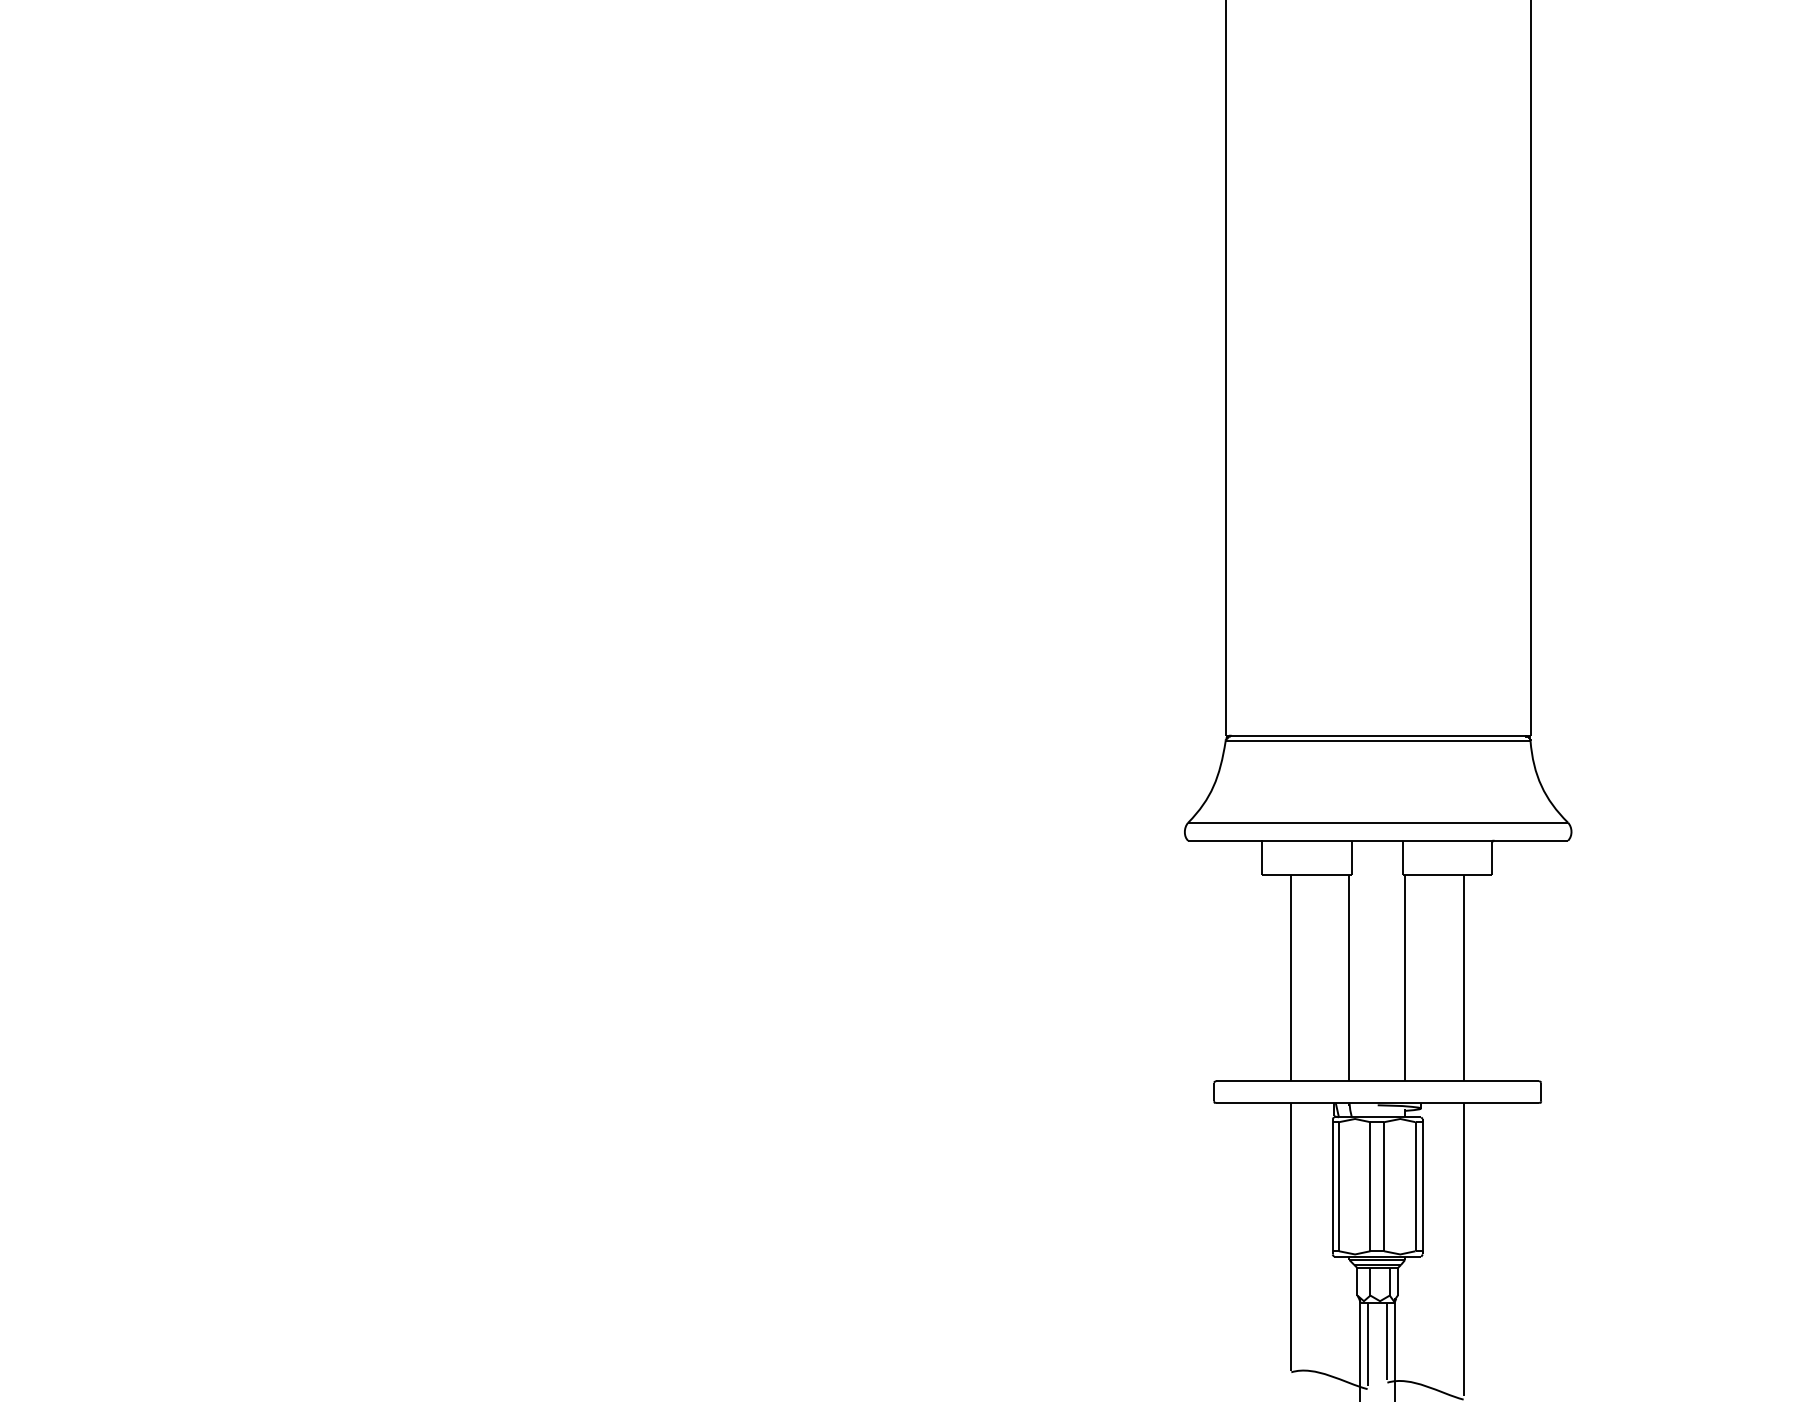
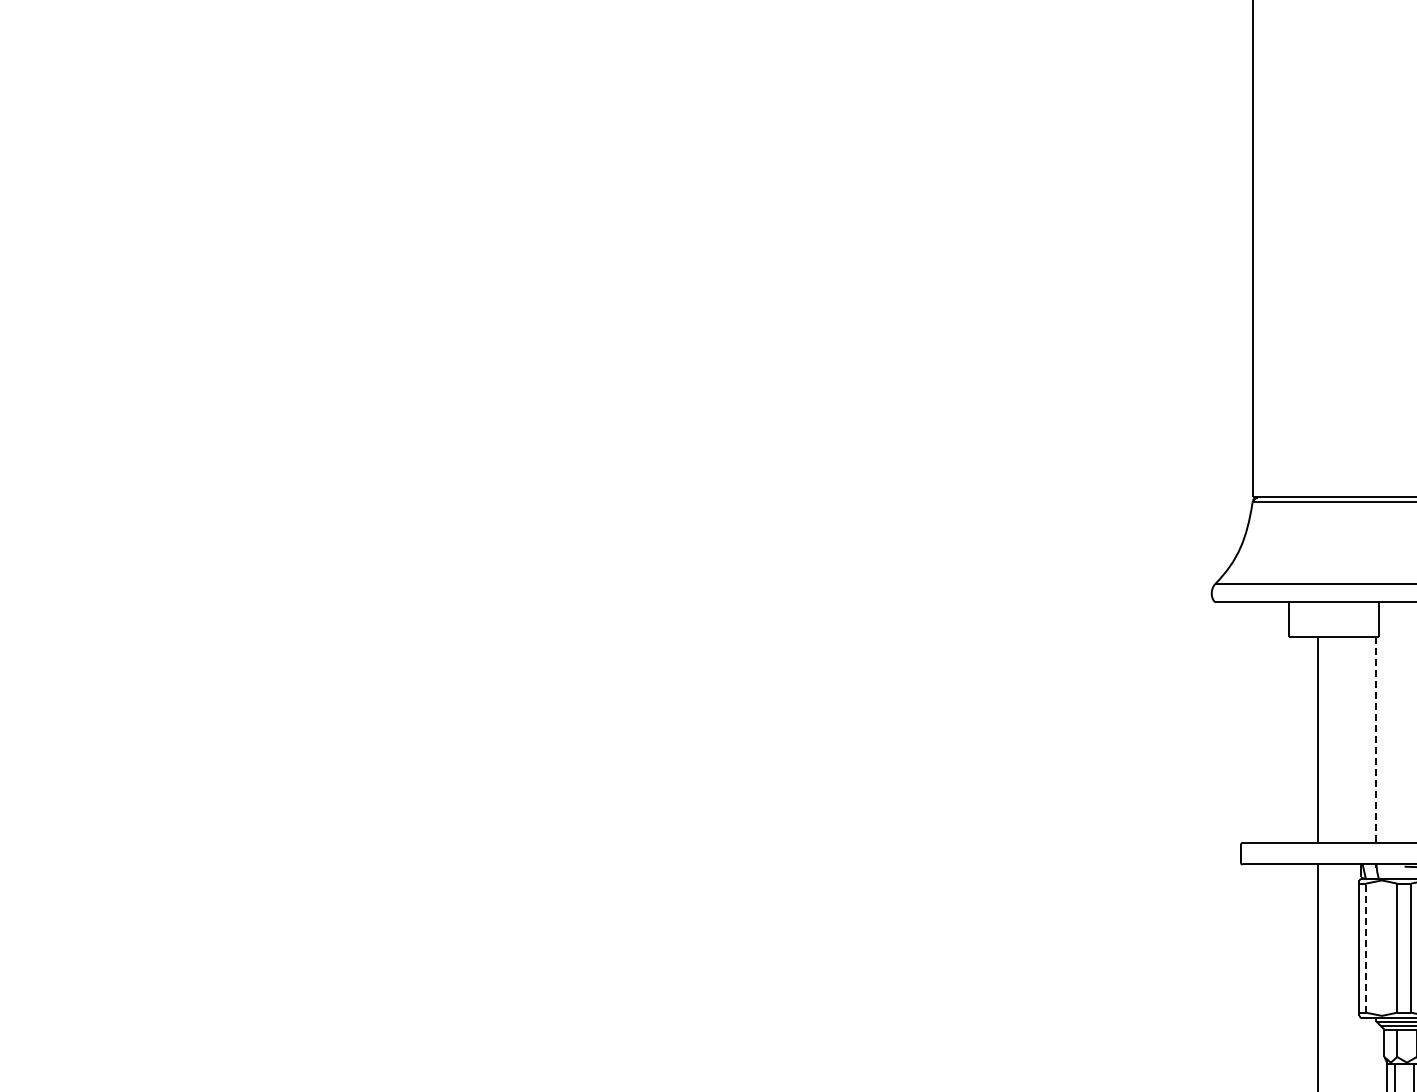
line: (1349, 978) -> (1376, 739), solid -> dashed
line: (1338, 1186) -> (1365, 947), solid -> dashed

